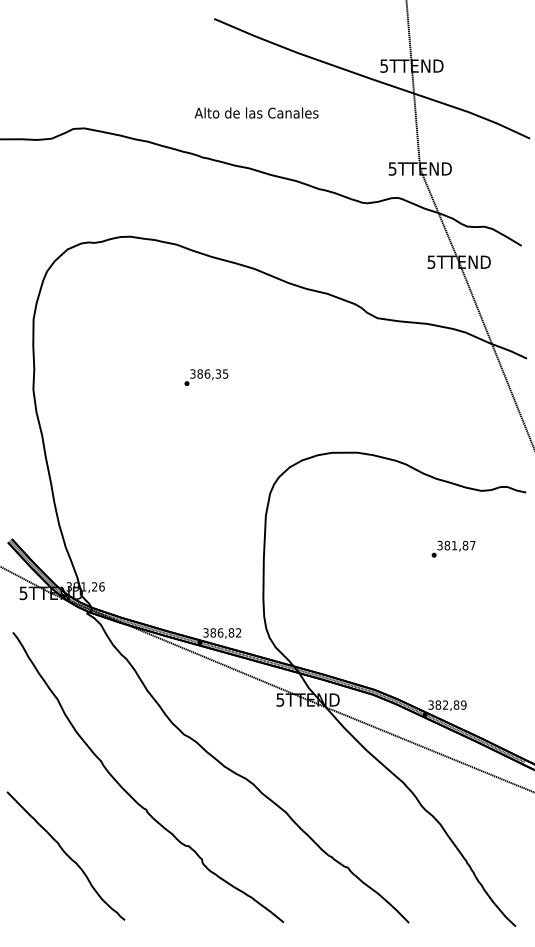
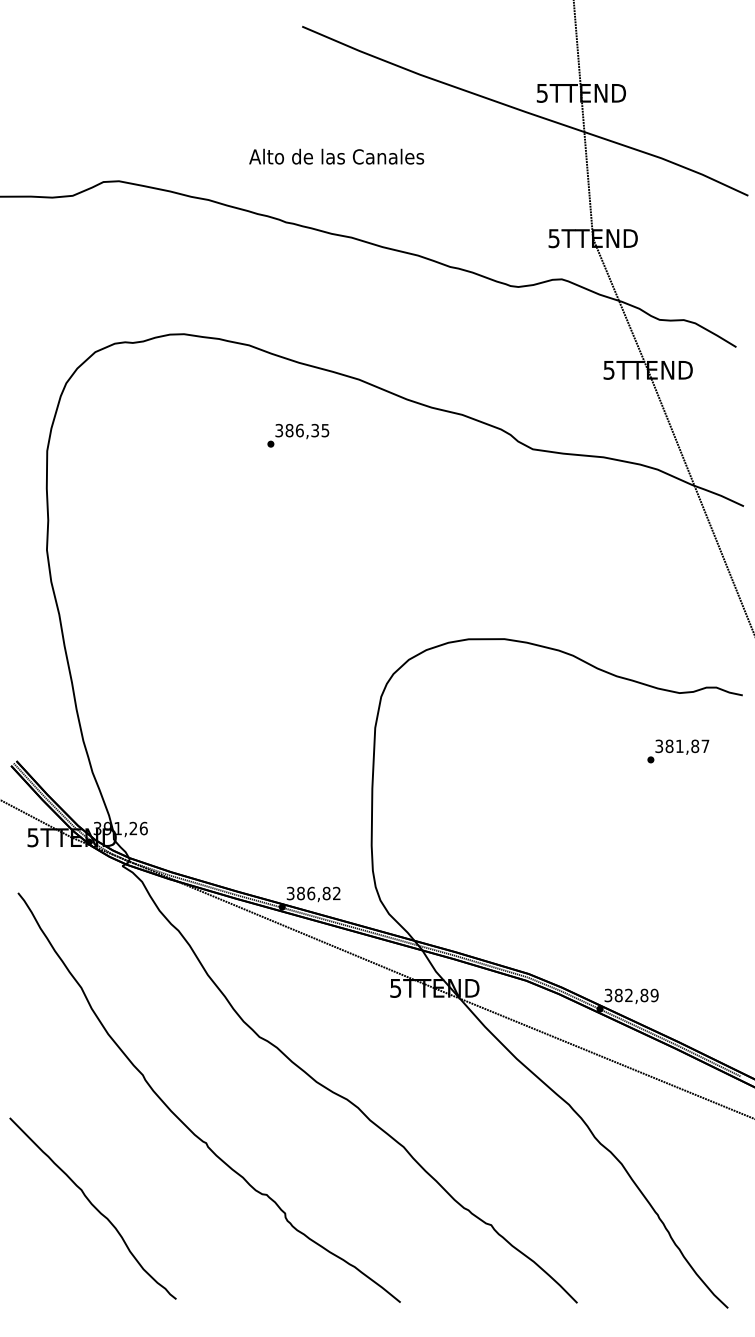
text: (256, 112) -> (336, 155), moved
text: (206, 377) -> (298, 435), moved
text: (453, 548) -> (678, 750), moved

